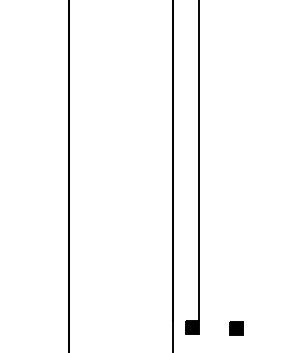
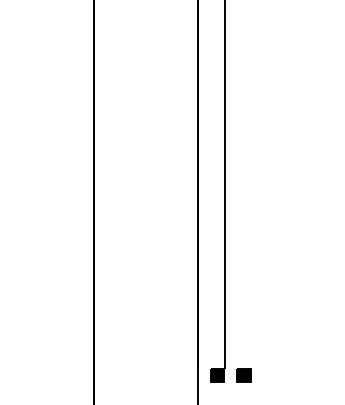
part: (235, 328) -> (243, 375), moved

